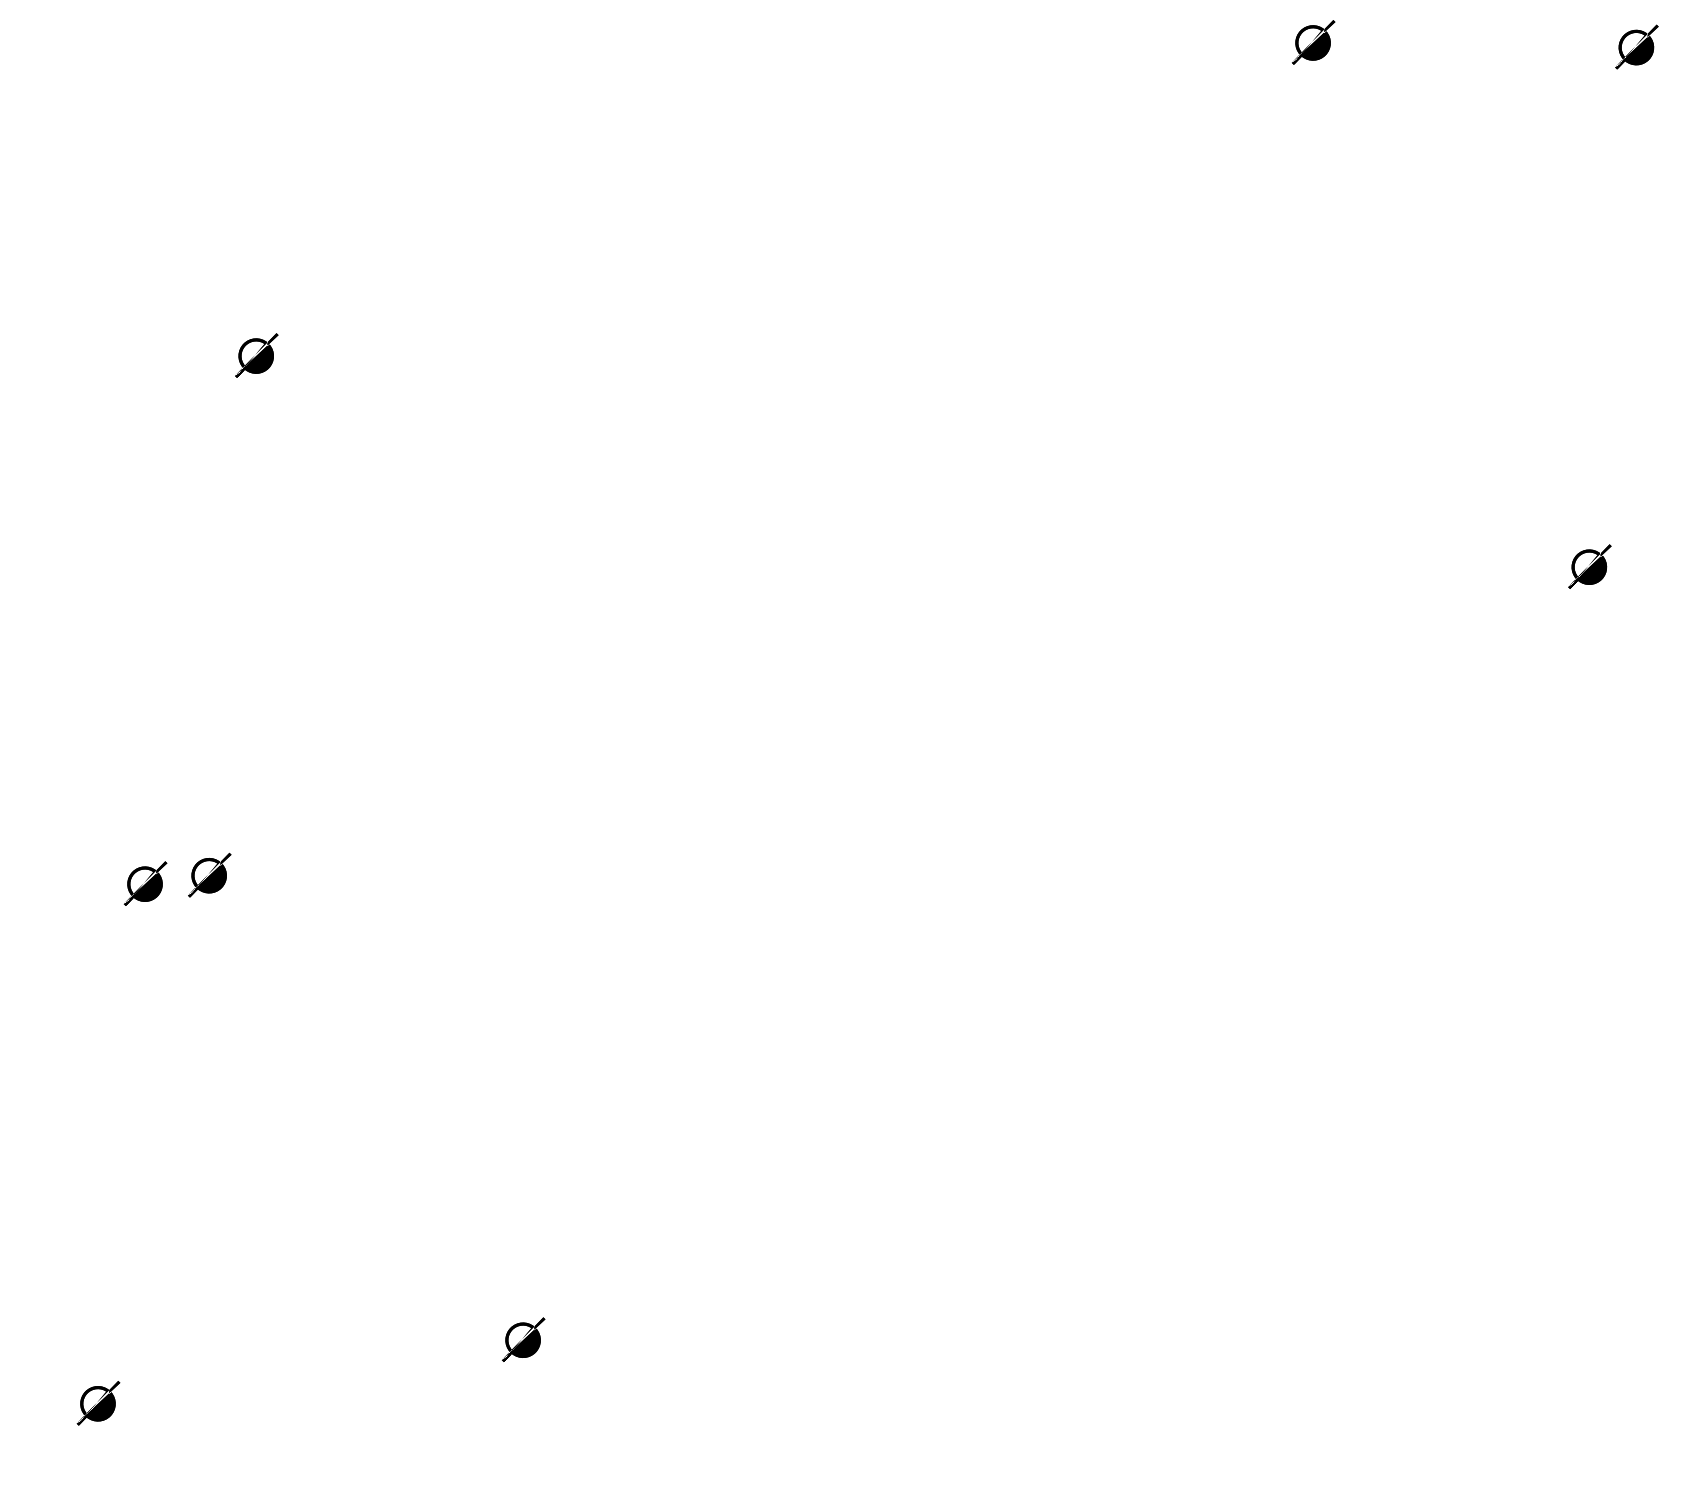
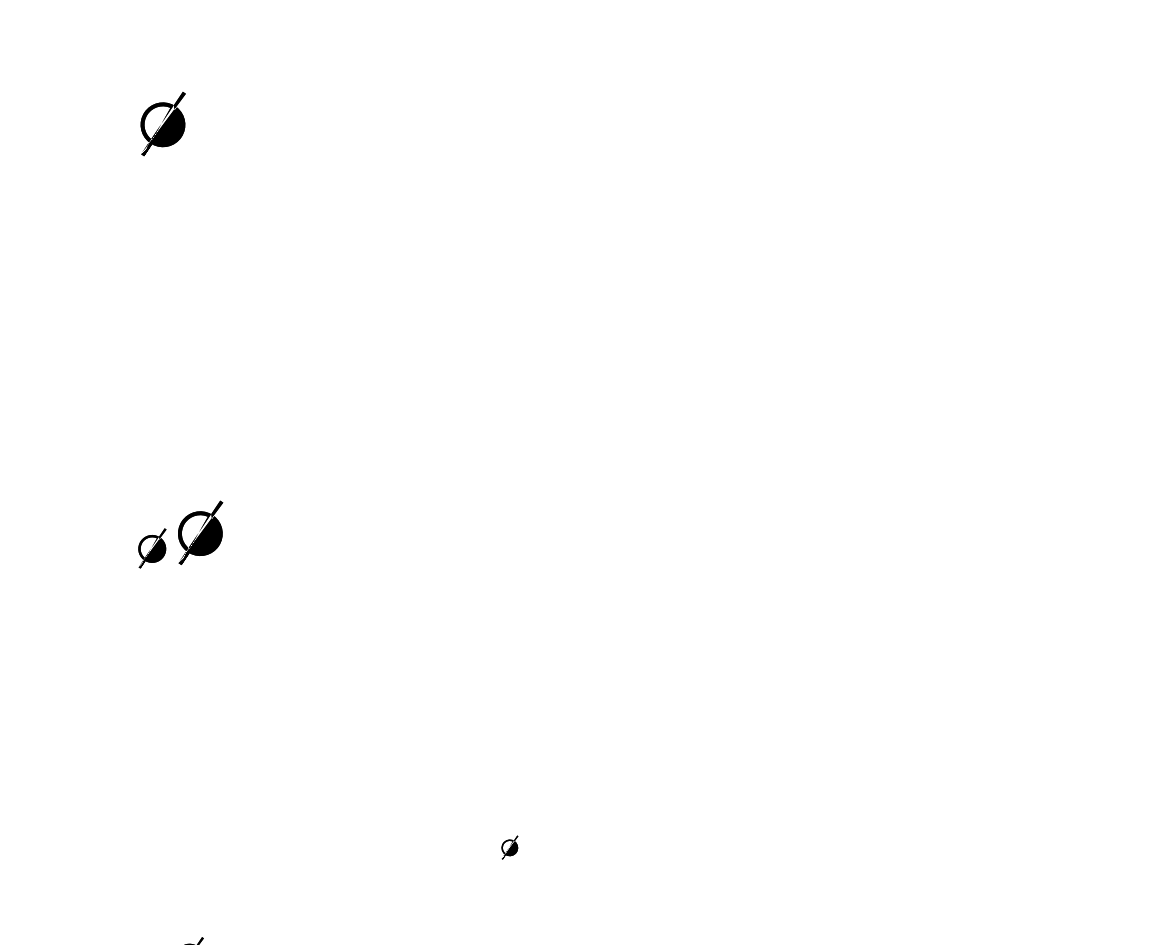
part: (256, 355) -> (163, 123), size x1.6
part: (209, 874) -> (200, 532), size x1.6
part: (523, 1339) -> (509, 847), size x0.6

